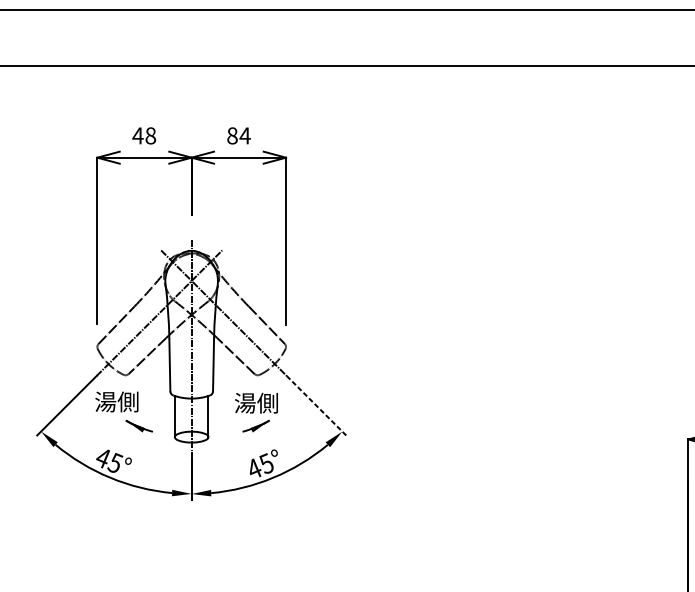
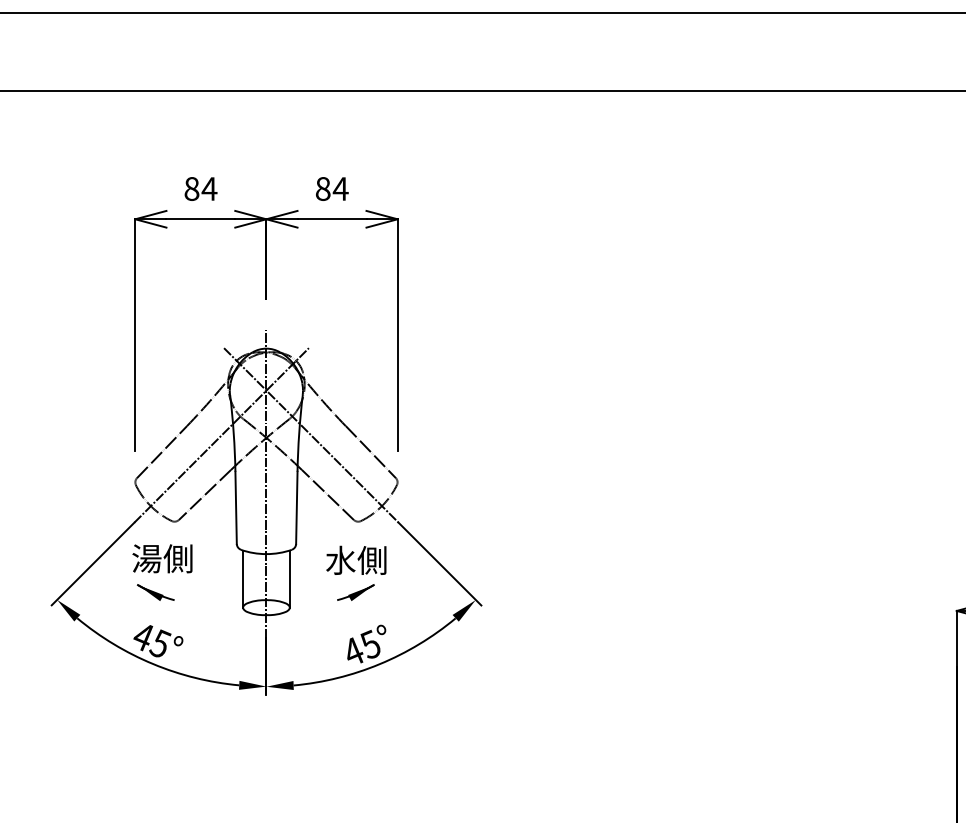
text: (144, 135) -> (200, 188), 48 -> 84
text: (244, 402) -> (340, 559), 湯側 -> 水側
line: (316, 406) -> (439, 564), dashed -> solid
part: (139, 426) -> (155, 592), moved

